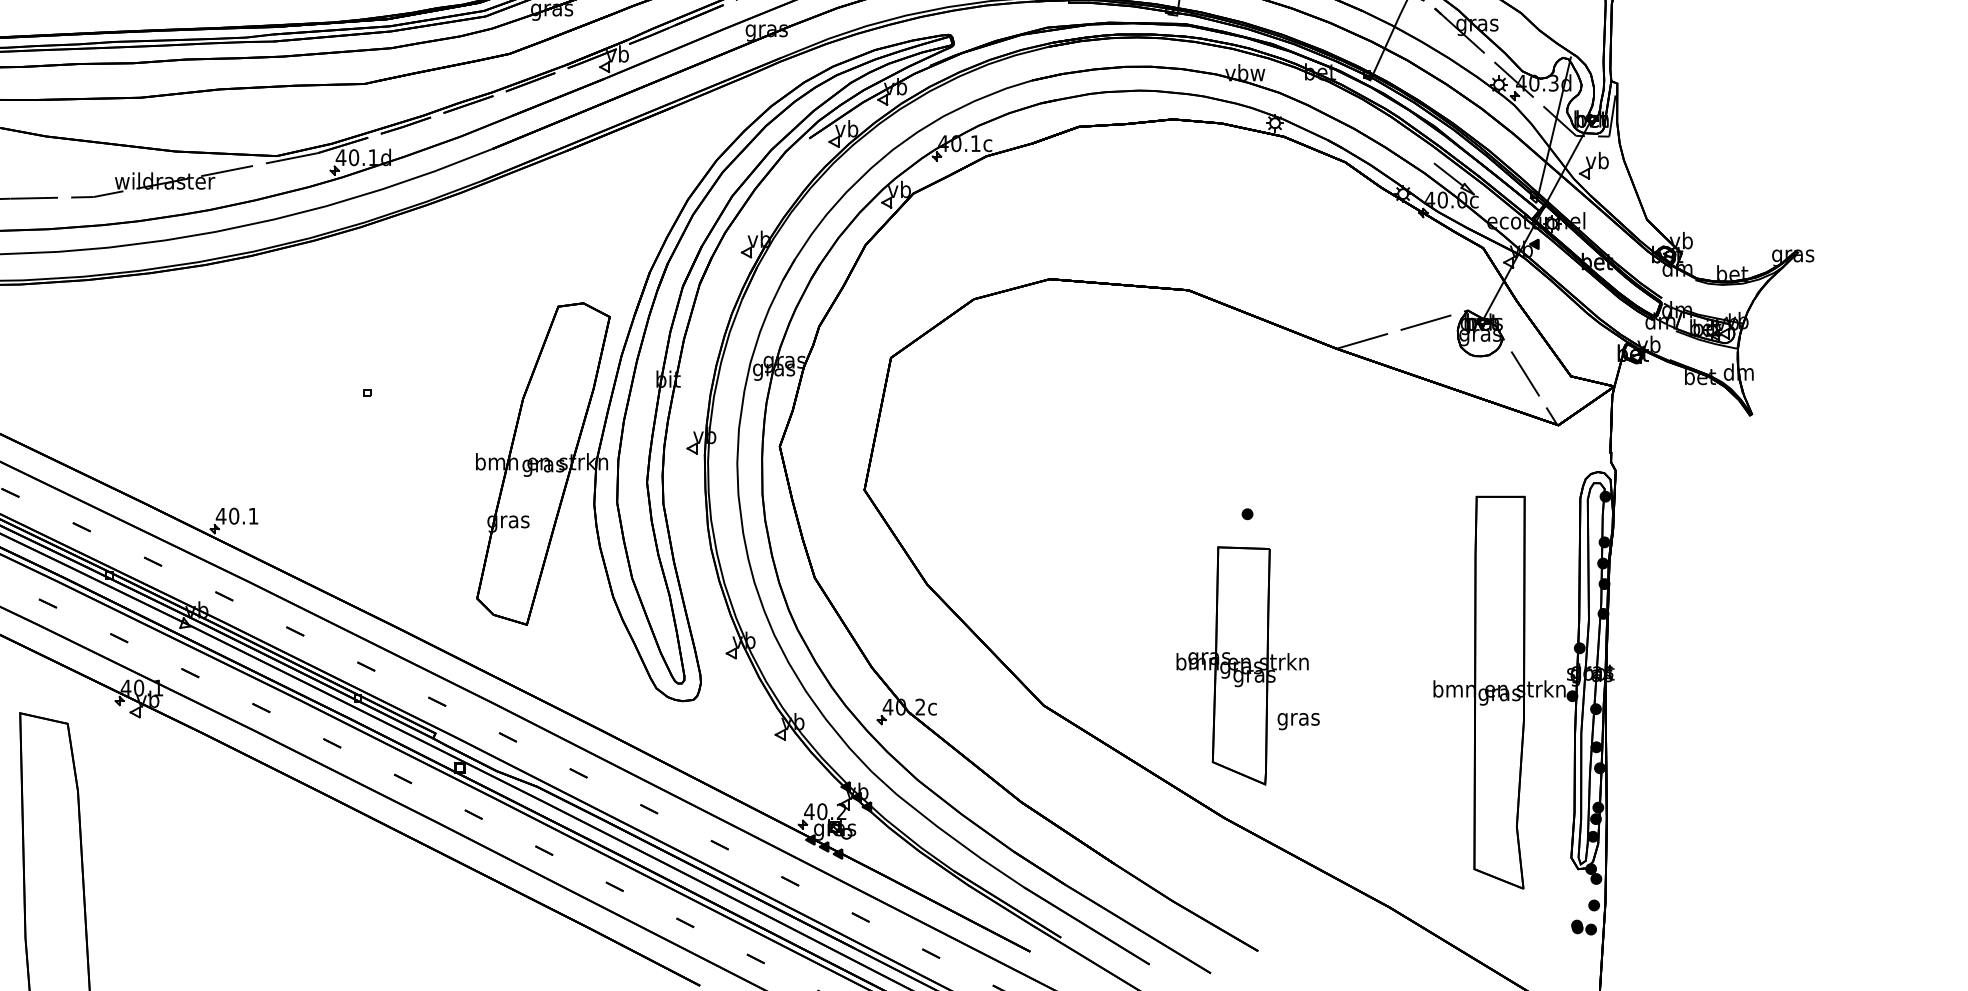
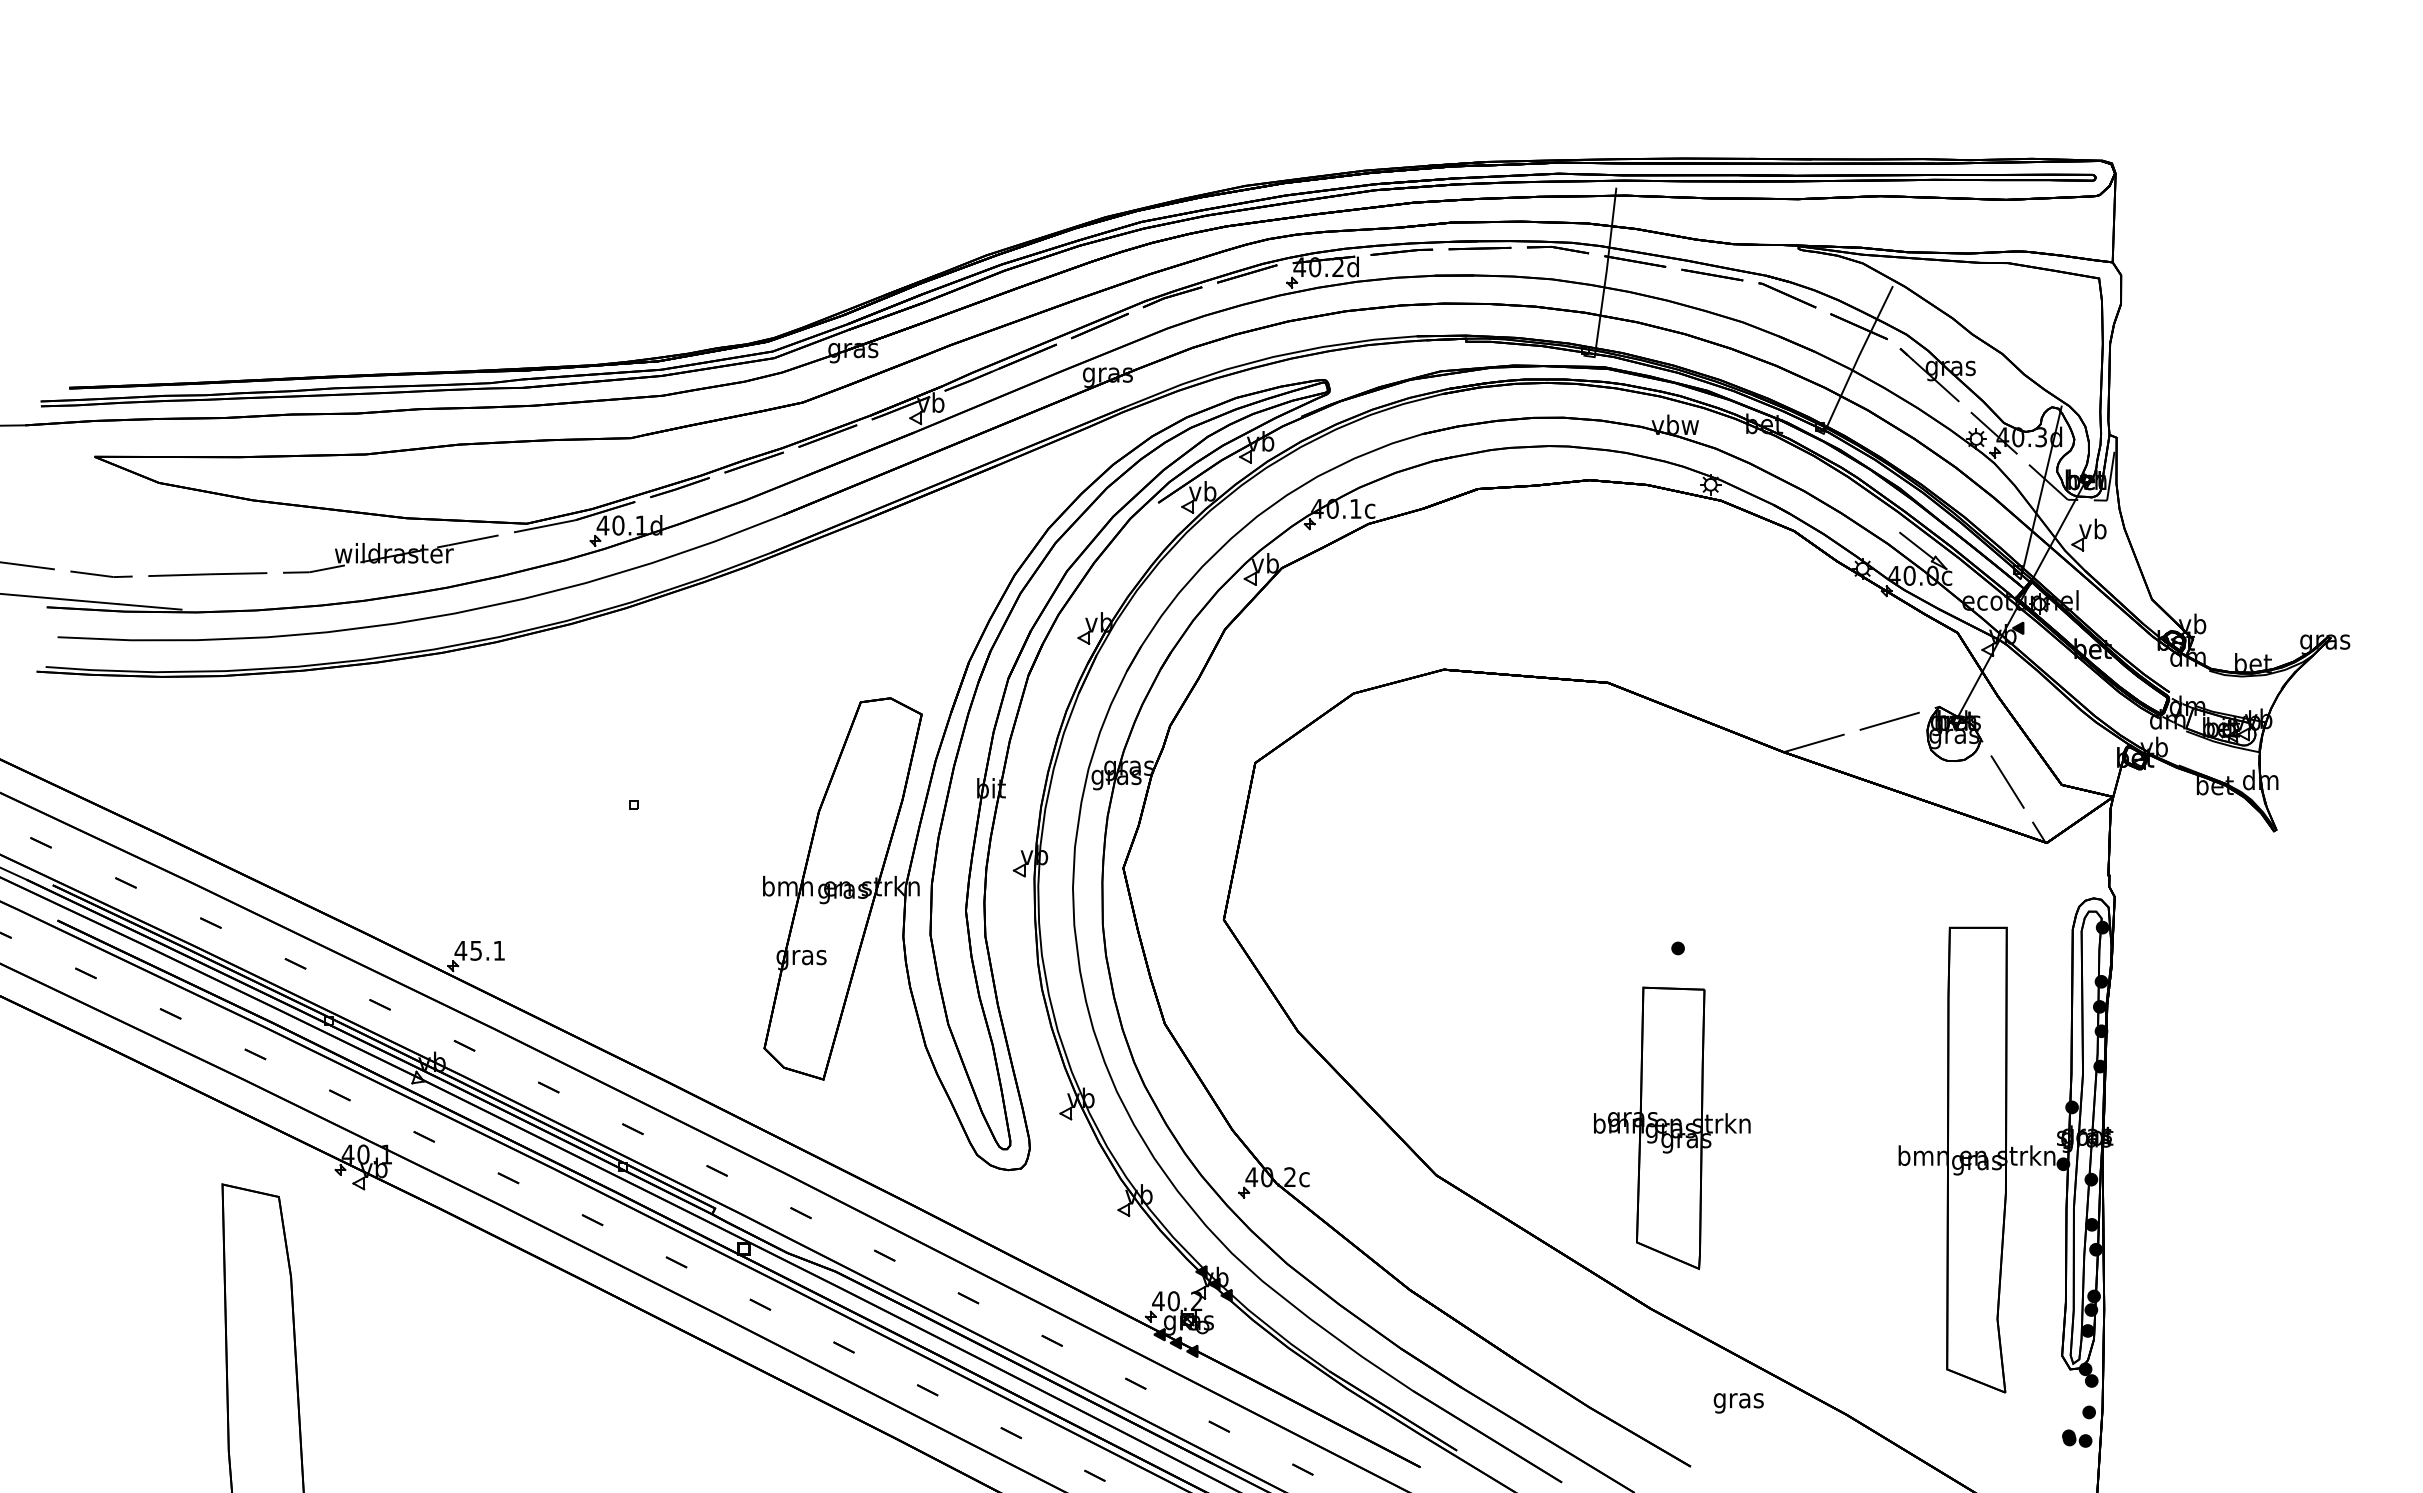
text: (234, 515) -> (476, 950), 40.1 -> 45.1
text: (1298, 721) -> (1738, 1403), moved

